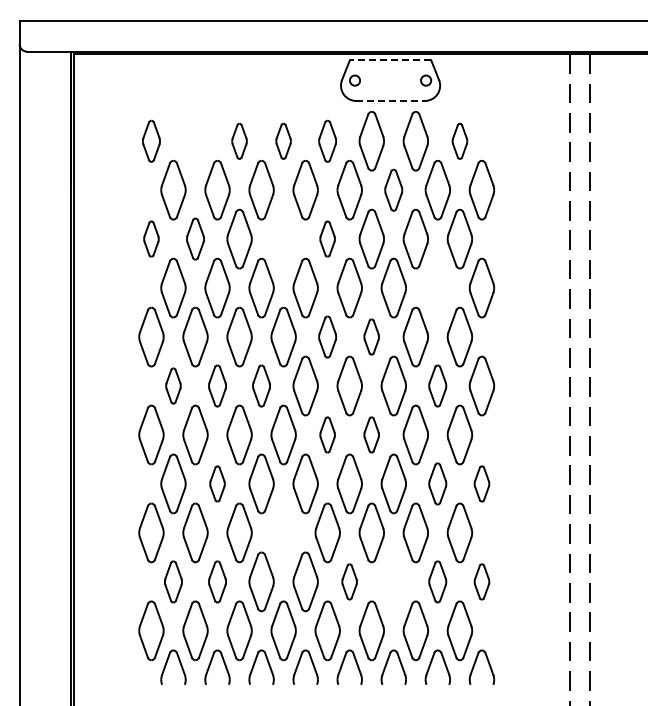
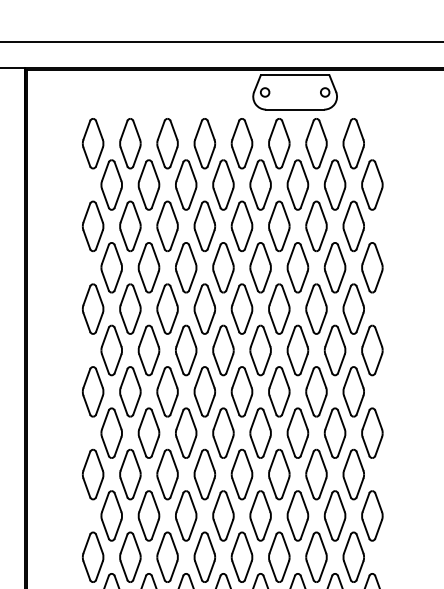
line: (390, 60) -> (295, 75), dashed -> solid
line: (391, 100) -> (295, 109), dashed -> solid
part: (151, 141) -> (93, 143), size x1.43
part: (195, 141) -> (130, 143), added
part: (239, 141) -> (167, 143), size x1.67
part: (283, 141) -> (204, 143), size x1.67
part: (327, 141) -> (241, 143), size x1.43
part: (459, 141) -> (353, 143), size x1.67
part: (393, 190) -> (297, 185), size x1.43
part: (151, 238) -> (93, 225), size x1.67
part: (195, 238) -> (130, 225), size x1.43
part: (283, 238) -> (204, 225), added
part: (327, 238) -> (241, 225), size x1.67
part: (437, 287) -> (334, 267), added
part: (327, 336) -> (241, 308), size x1.43
part: (371, 336) -> (279, 308), size x1.67
part: (173, 385) -> (111, 350), size x1.67
part: (217, 385) -> (148, 350), size x1.43
part: (261, 385) -> (186, 350), size x1.43
part: (437, 385) -> (334, 350), size x1.43
part: (327, 434) -> (241, 391), size x1.67
part: (371, 434) -> (279, 391), size x1.67
part: (217, 483) -> (148, 432), size x1.67
part: (437, 483) -> (334, 432), size x1.43
part: (481, 483) -> (371, 432), size x1.67
part: (283, 532) -> (204, 474), added
part: (173, 581) -> (111, 515), size x1.43
part: (217, 581) -> (148, 515), size x1.43
part: (349, 581) -> (260, 515), size x1.67
part: (393, 581) -> (297, 515), added
part: (437, 581) -> (334, 515), size x1.43
part: (481, 581) -> (371, 515), size x1.67

